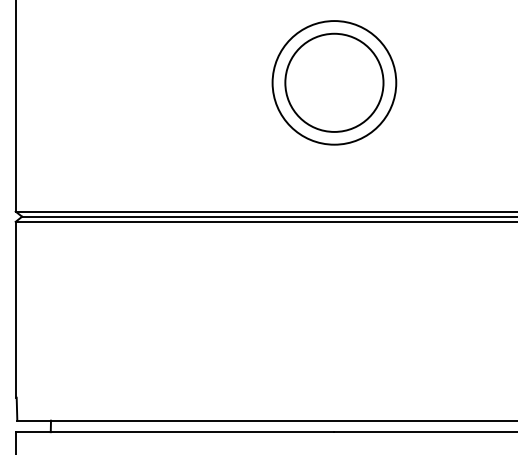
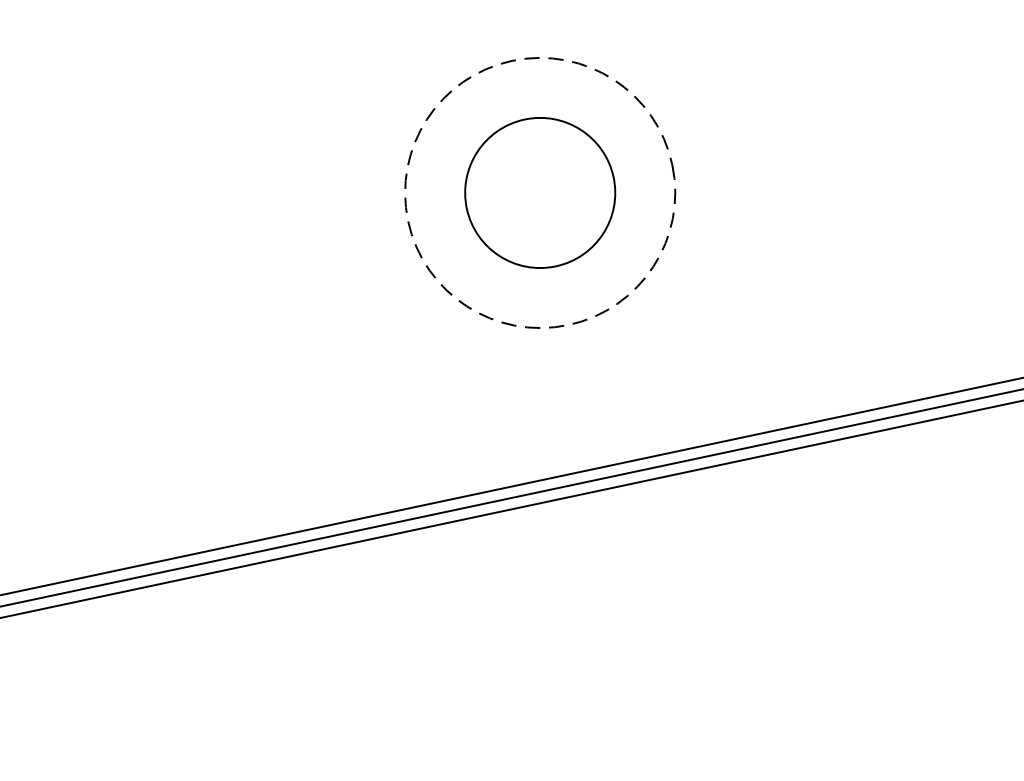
circle: (334, 82) -> (540, 192), size x0.7
circle: (334, 82) -> (540, 192), solid -> dashed

